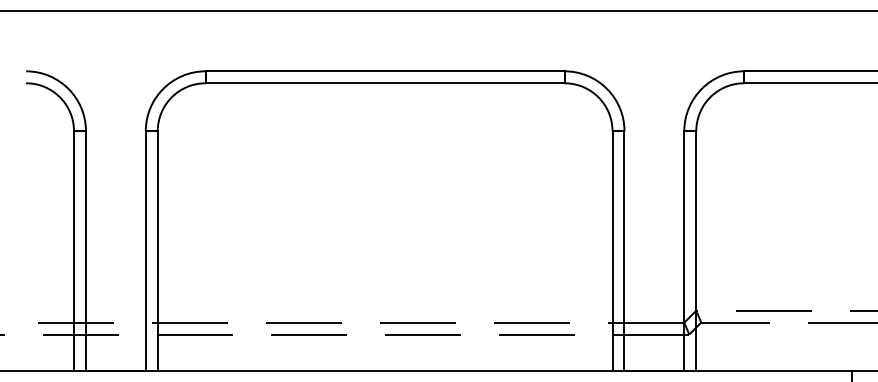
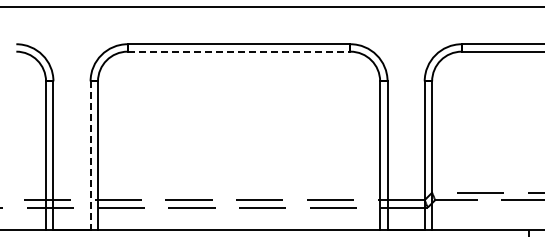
line: (385, 83) -> (239, 51), solid -> dashed
line: (145, 252) -> (90, 156), solid -> dashed

